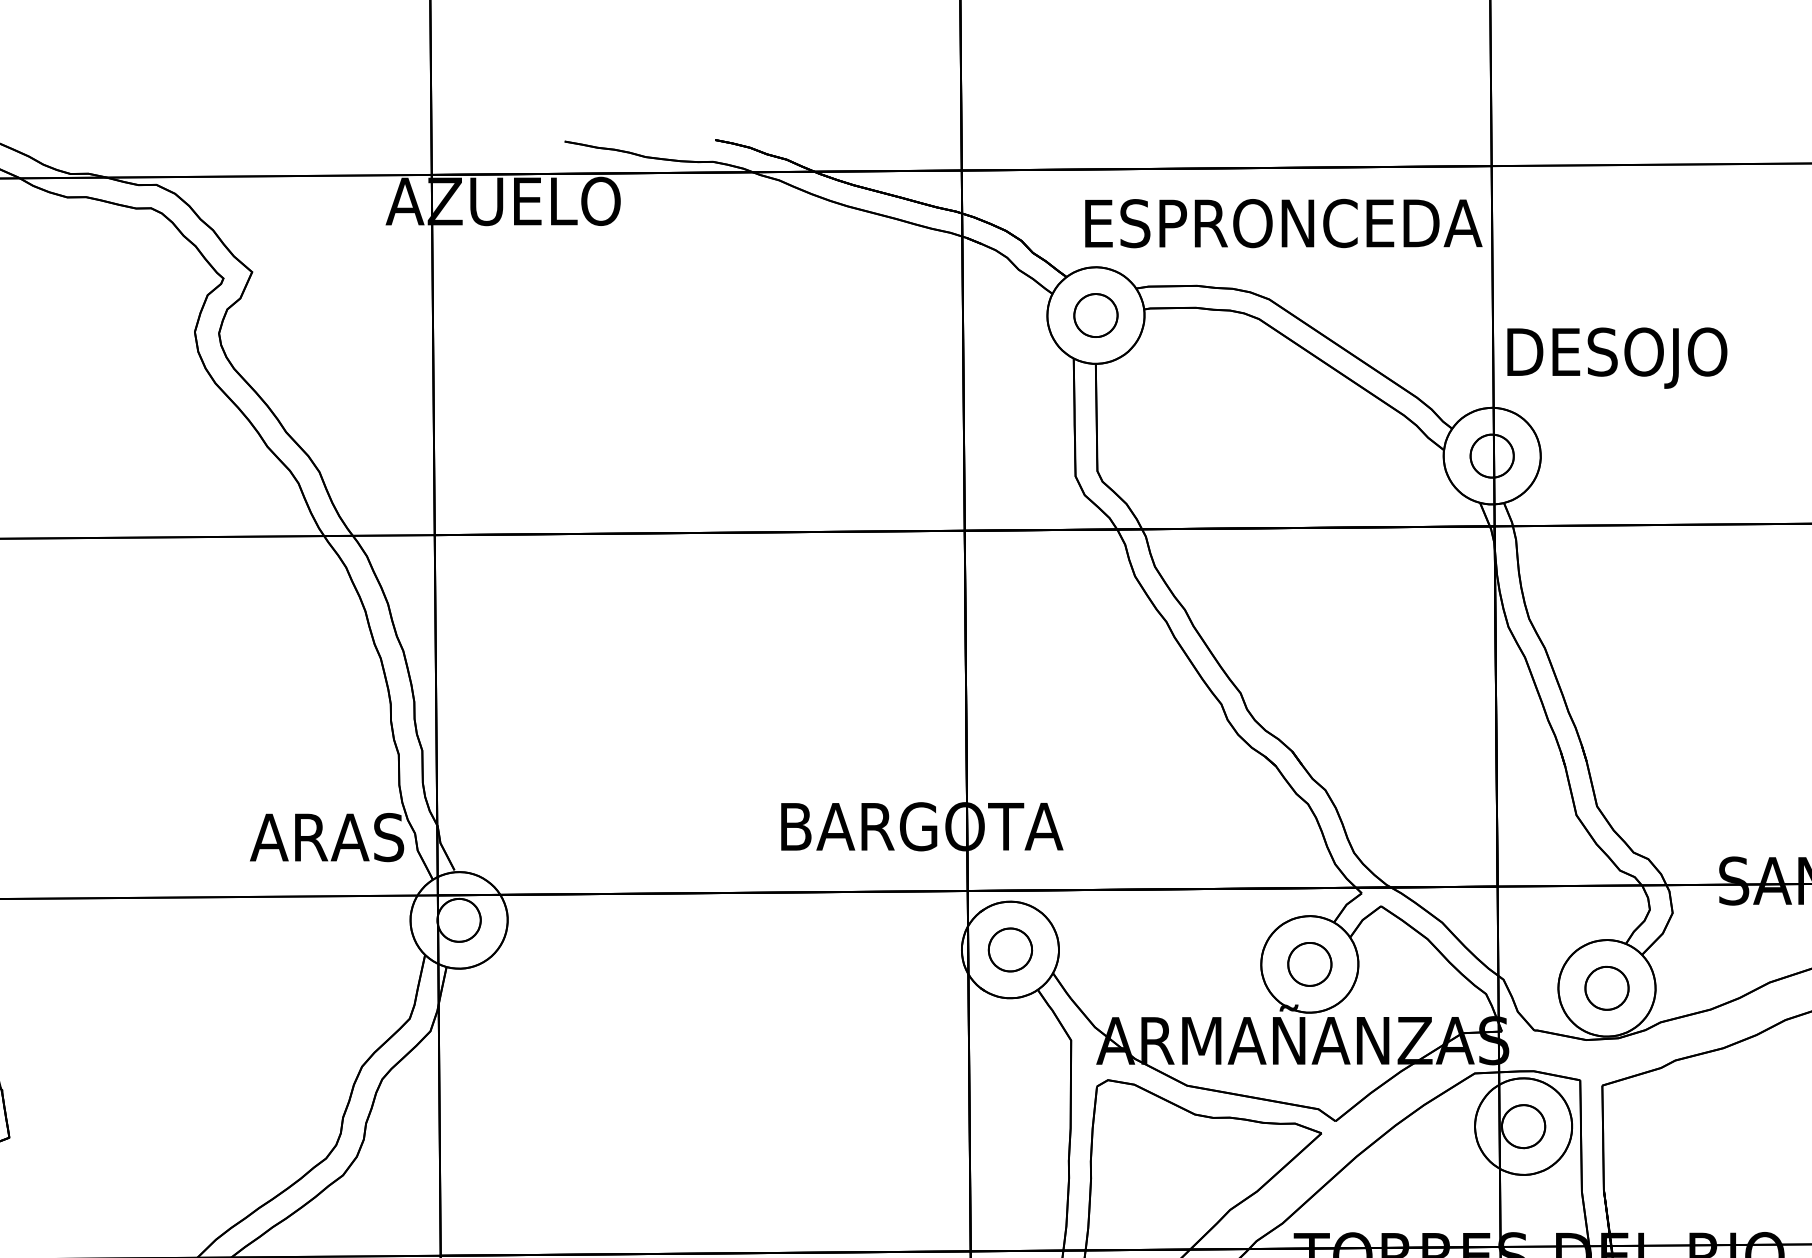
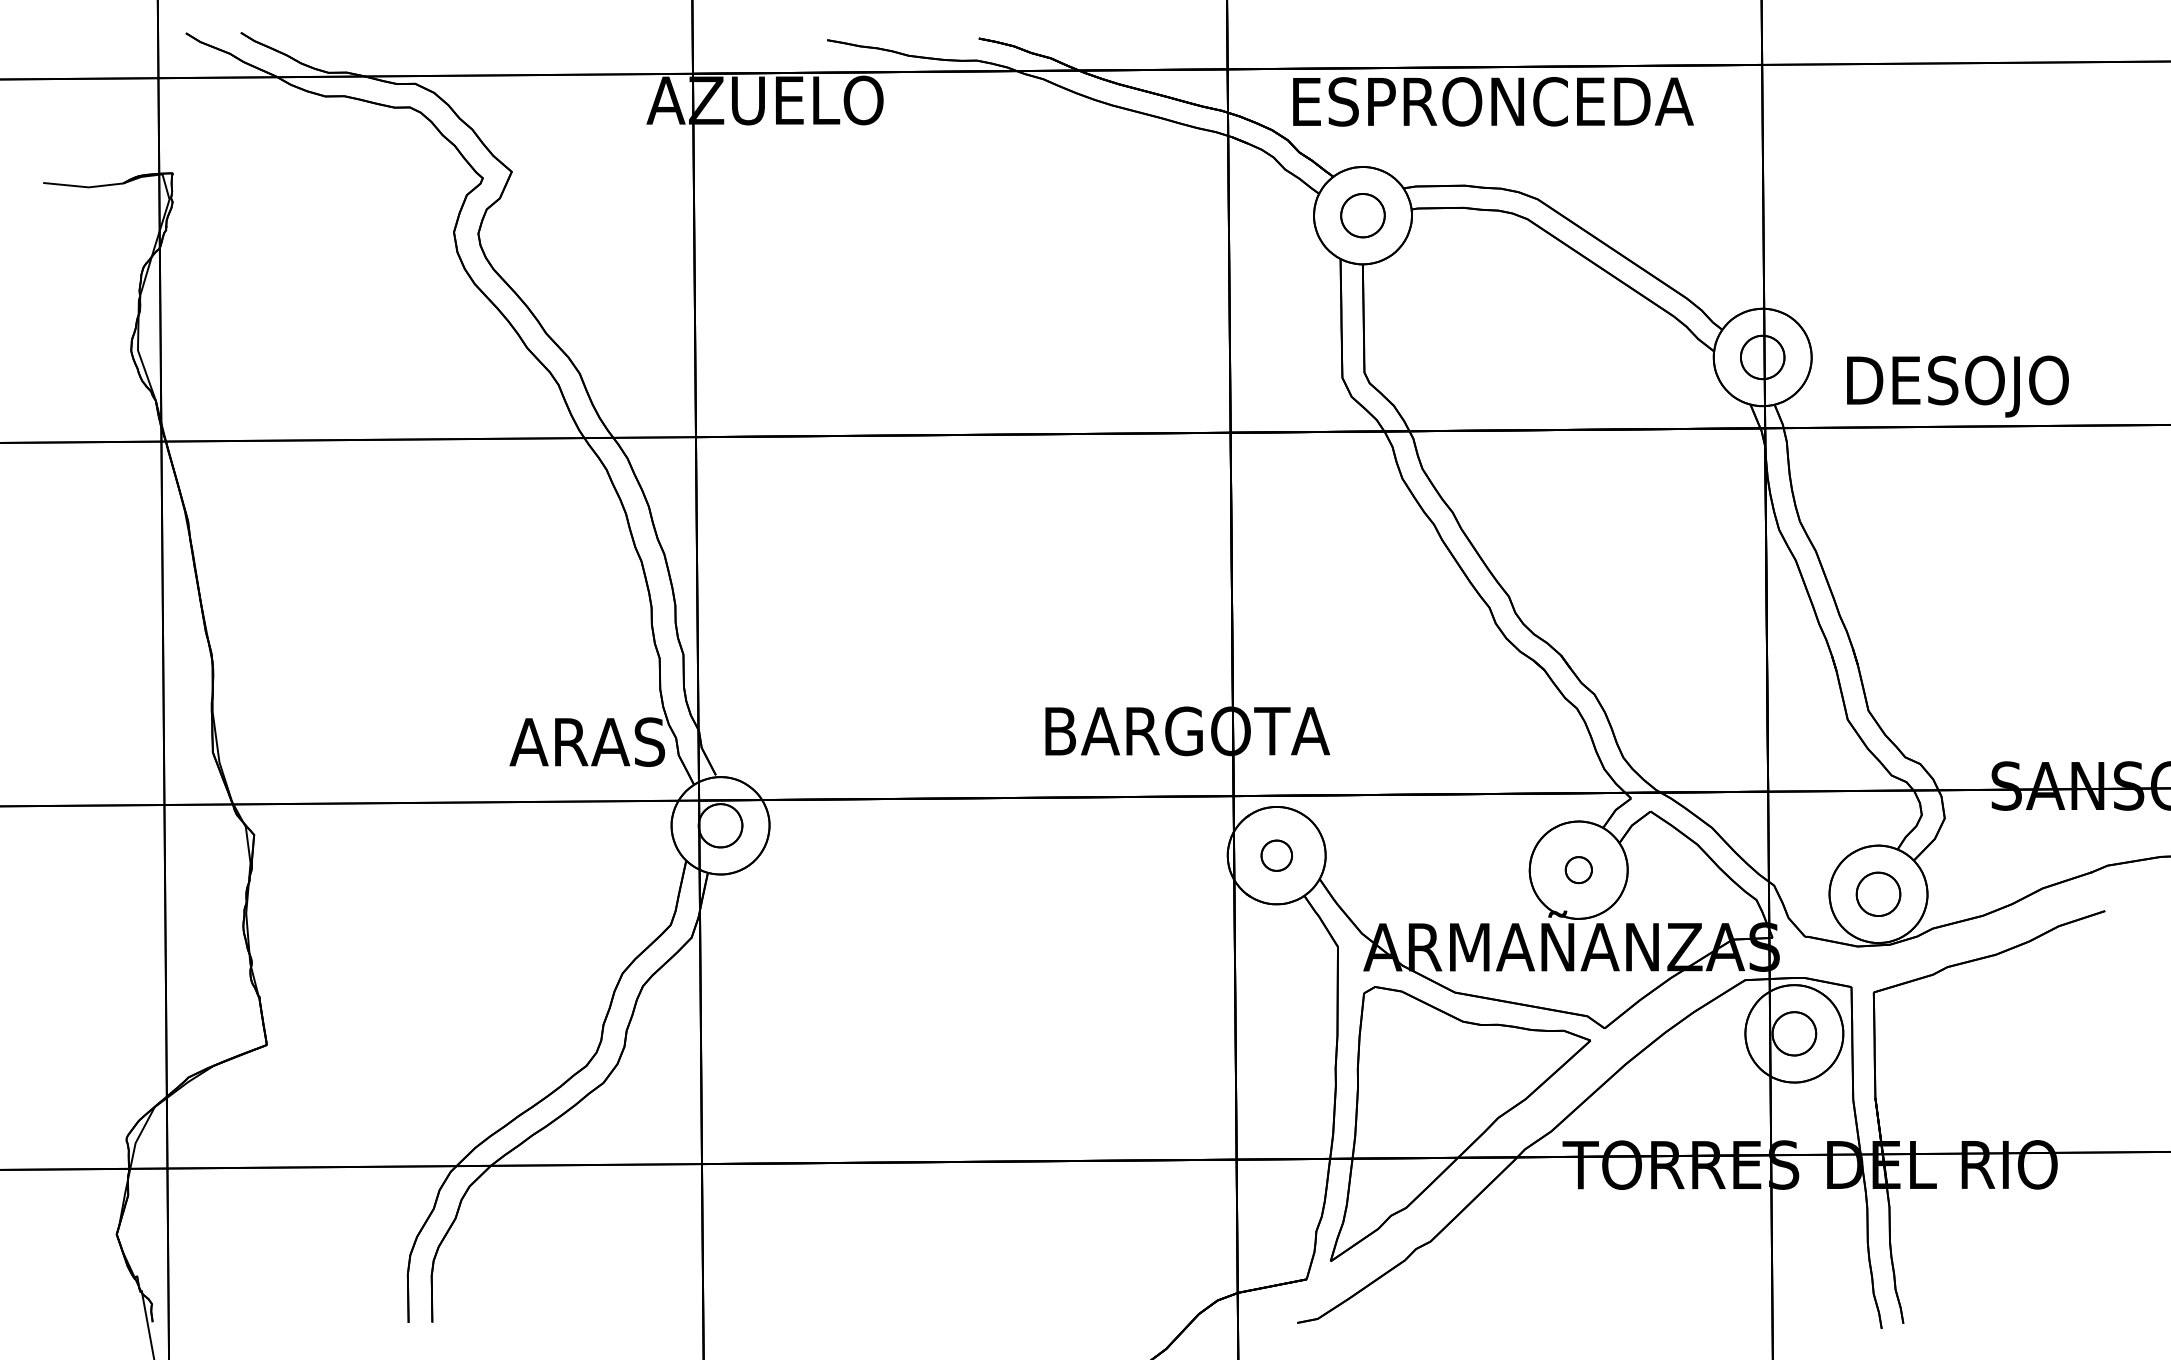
text: (1283, 223) -> (1493, 101), moved
text: (1616, 358) -> (1957, 386), moved
part: (1010, 949) -> (1276, 855), size x0.7
part: (1309, 963) -> (1578, 869), size x0.6

